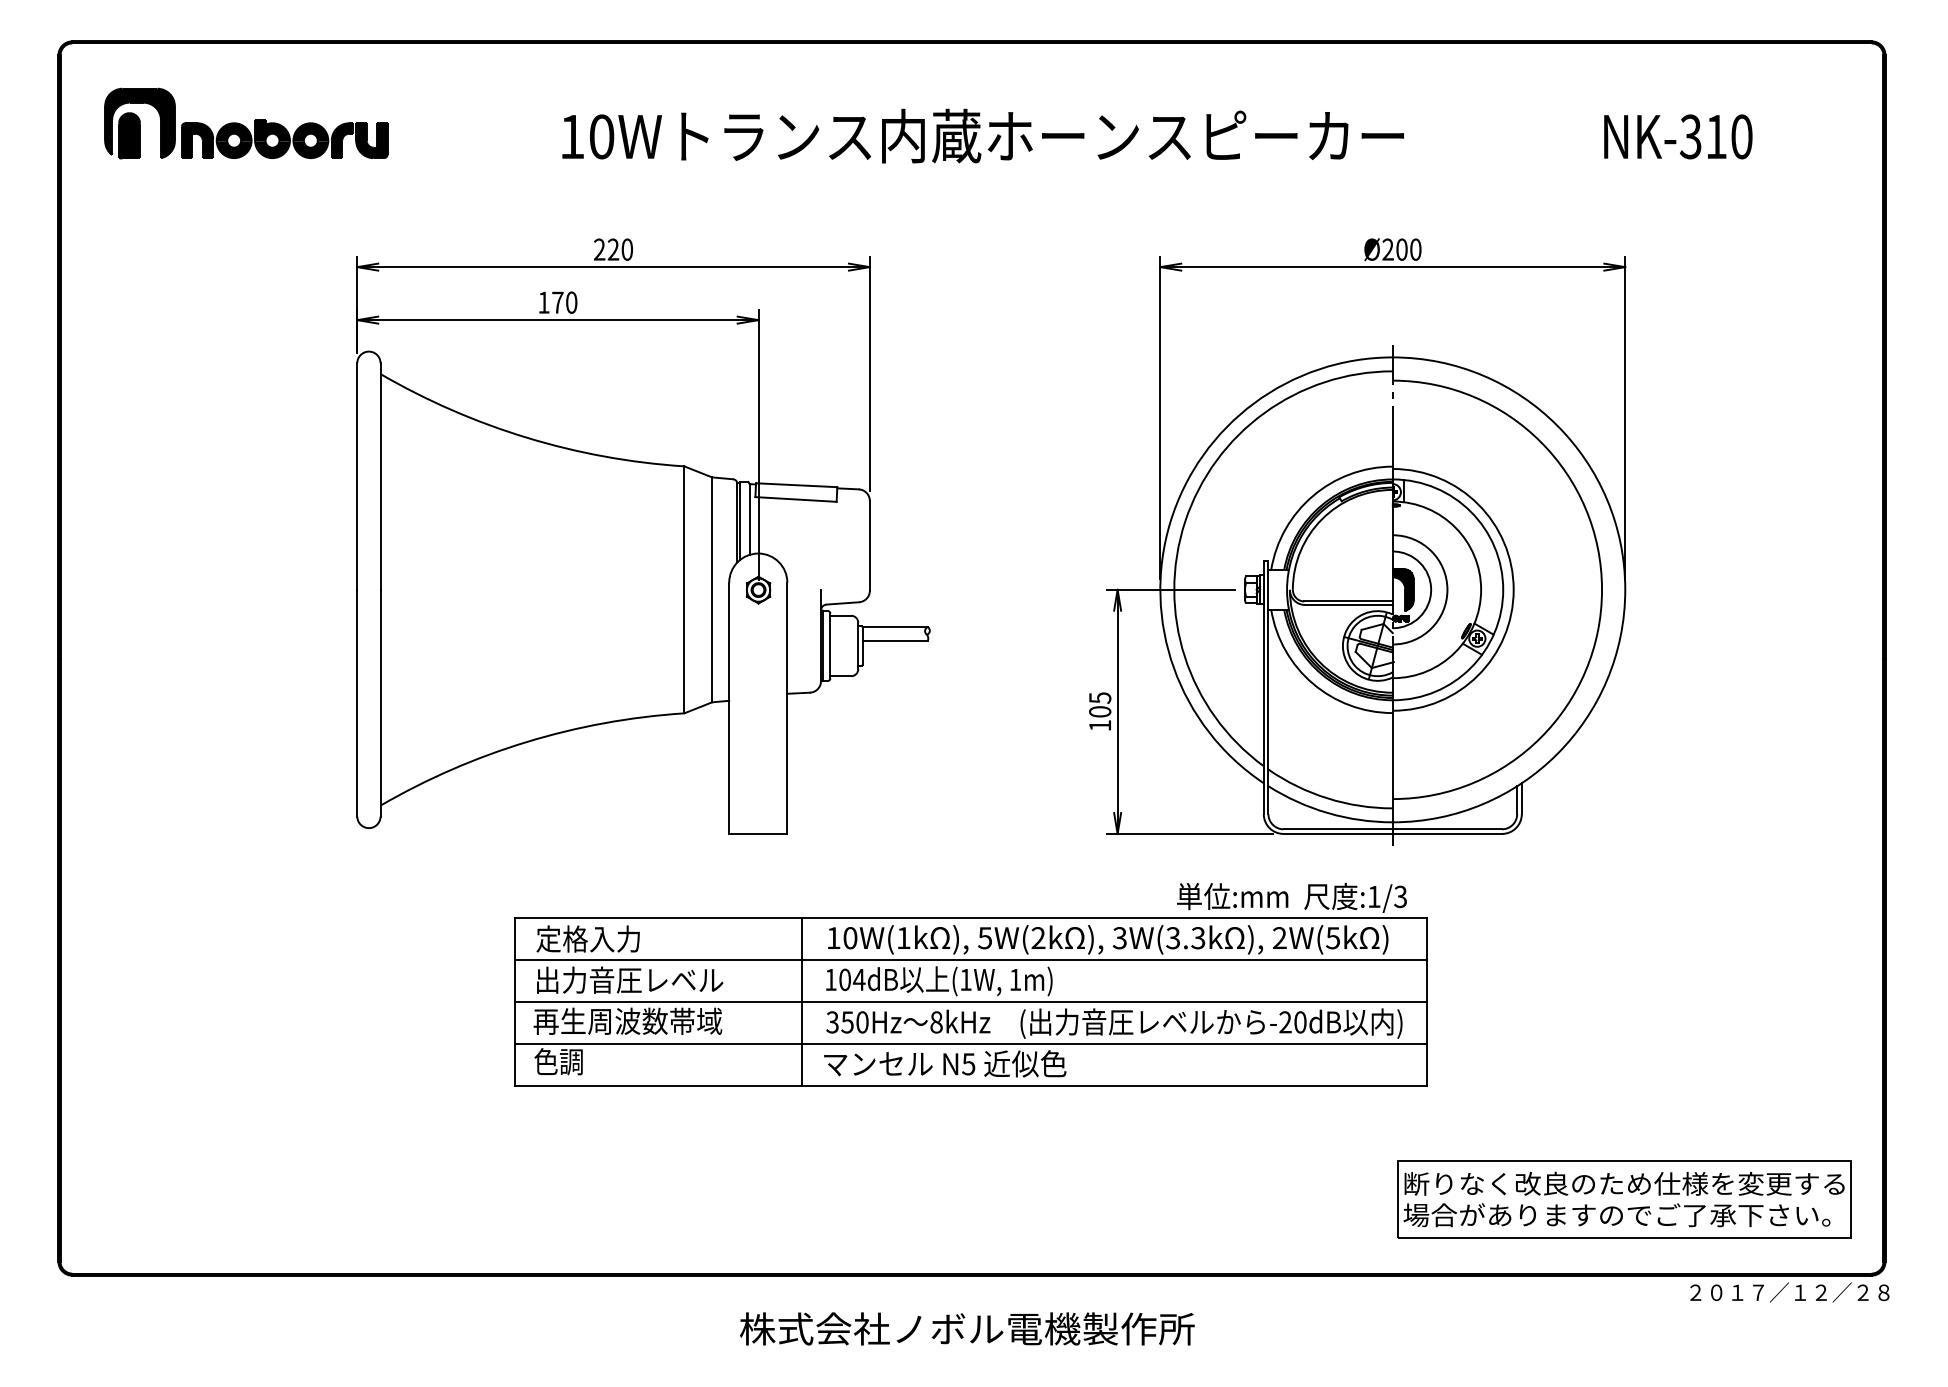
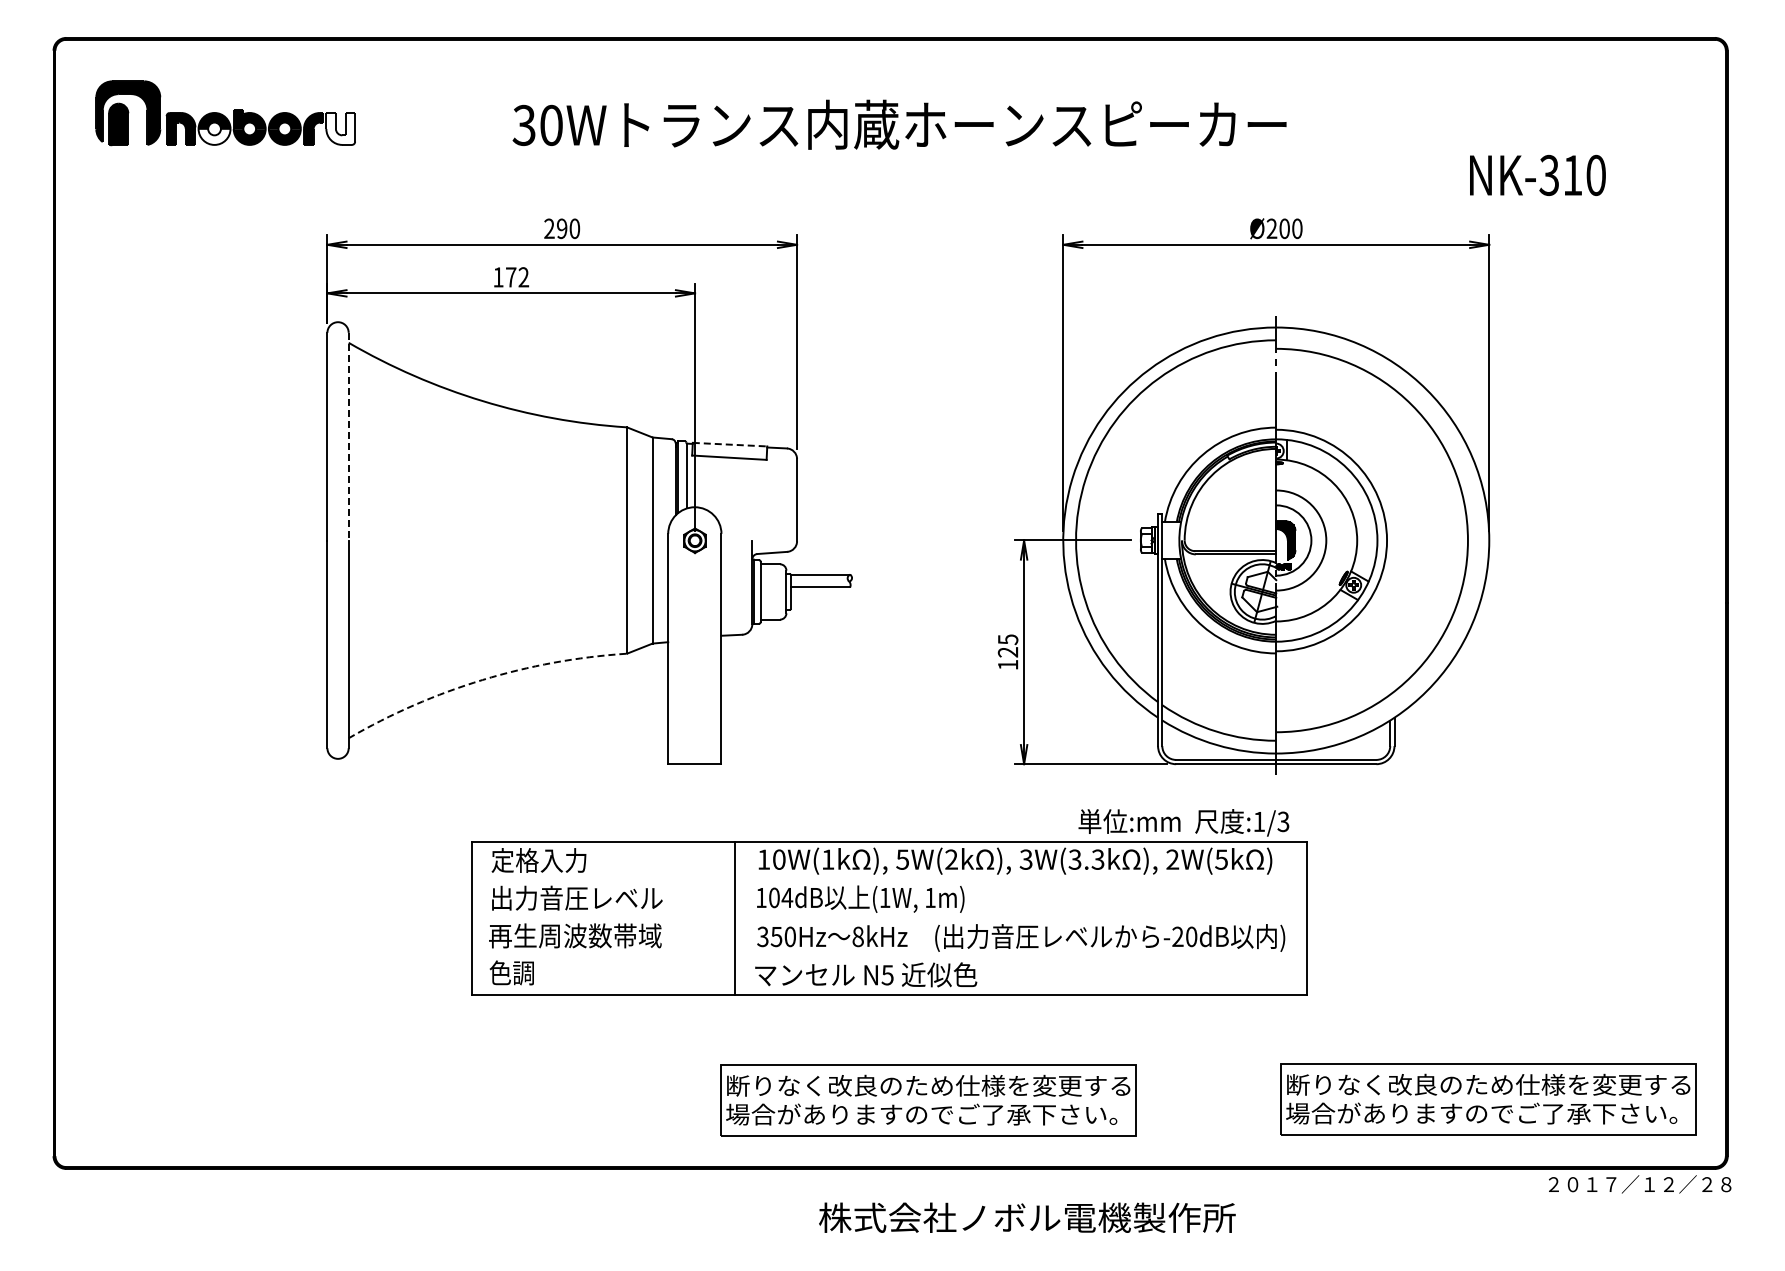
text: (1677, 135) -> (1537, 174), moved
text: (571, 136) -> (523, 125), 10W -> 30W
fill: (371, 140) -> (340, 128), removed
fill: (234, 148) -> (214, 136), removed
text: (613, 250) -> (562, 229), 220 -> 290
text: (571, 302) -> (523, 277), 170 -> 172
line: (380, 476) -> (348, 436), solid -> dashed
line: (797, 485) -> (730, 444), solid -> dashed
text: (1100, 712) -> (1008, 652), 105 -> 125
arc: (526, 741) -> (482, 679), solid -> dashed
line: (970, 960) -> (889, 880), removed
line: (970, 1002) -> (889, 918), removed
line: (970, 1043) -> (889, 956), removed
part: (1013, 1200) -> (928, 1100), added
text: (967, 1328) -> (1027, 1217), moved

